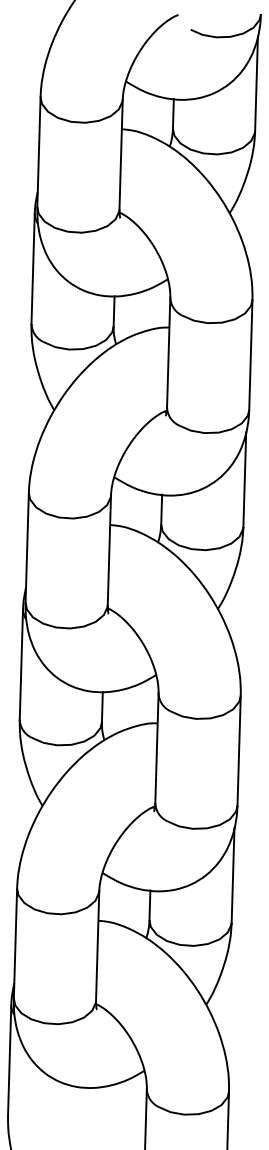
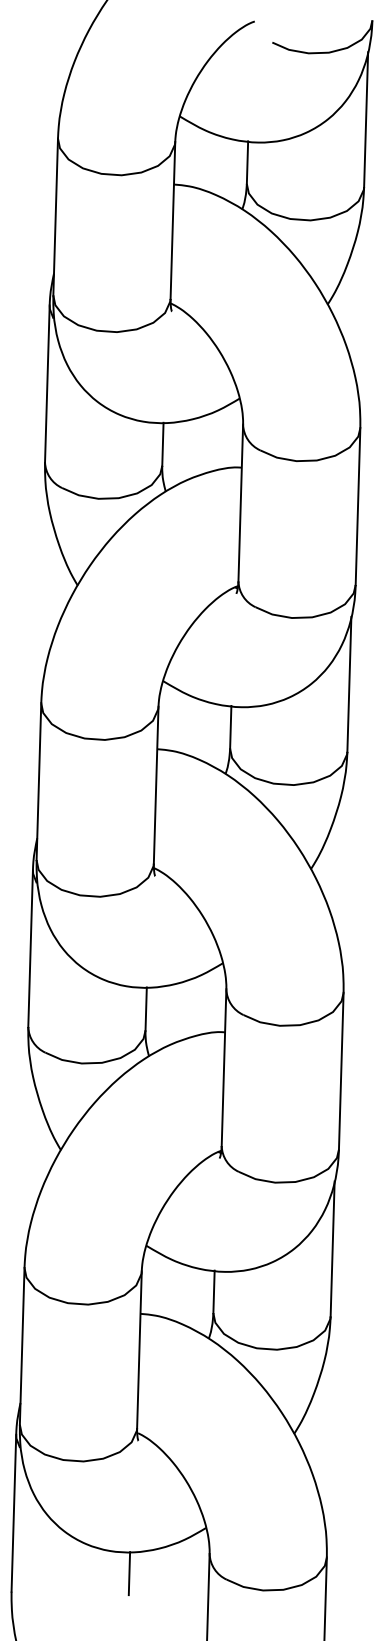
line: (90, 1102) -> (129, 1573), added

